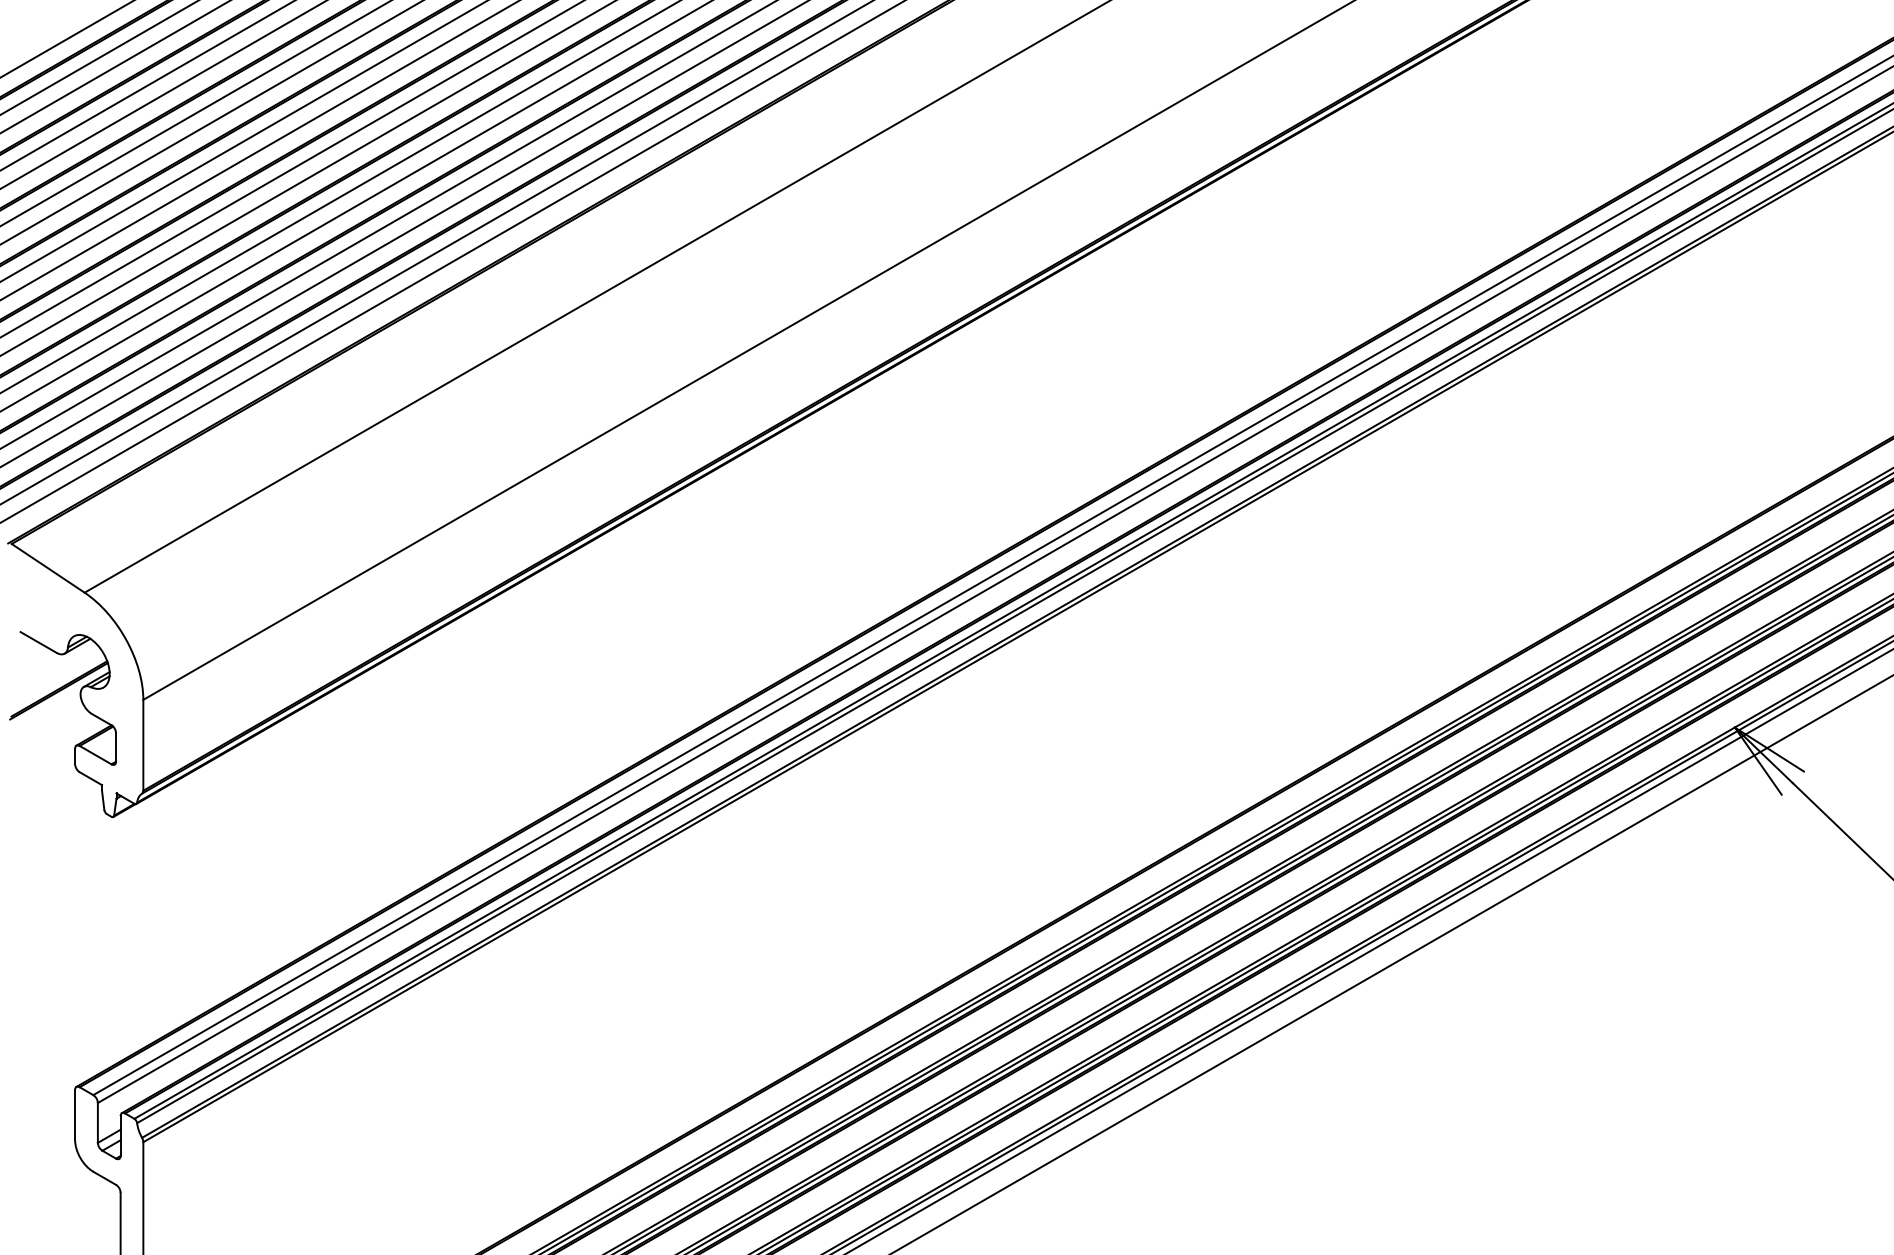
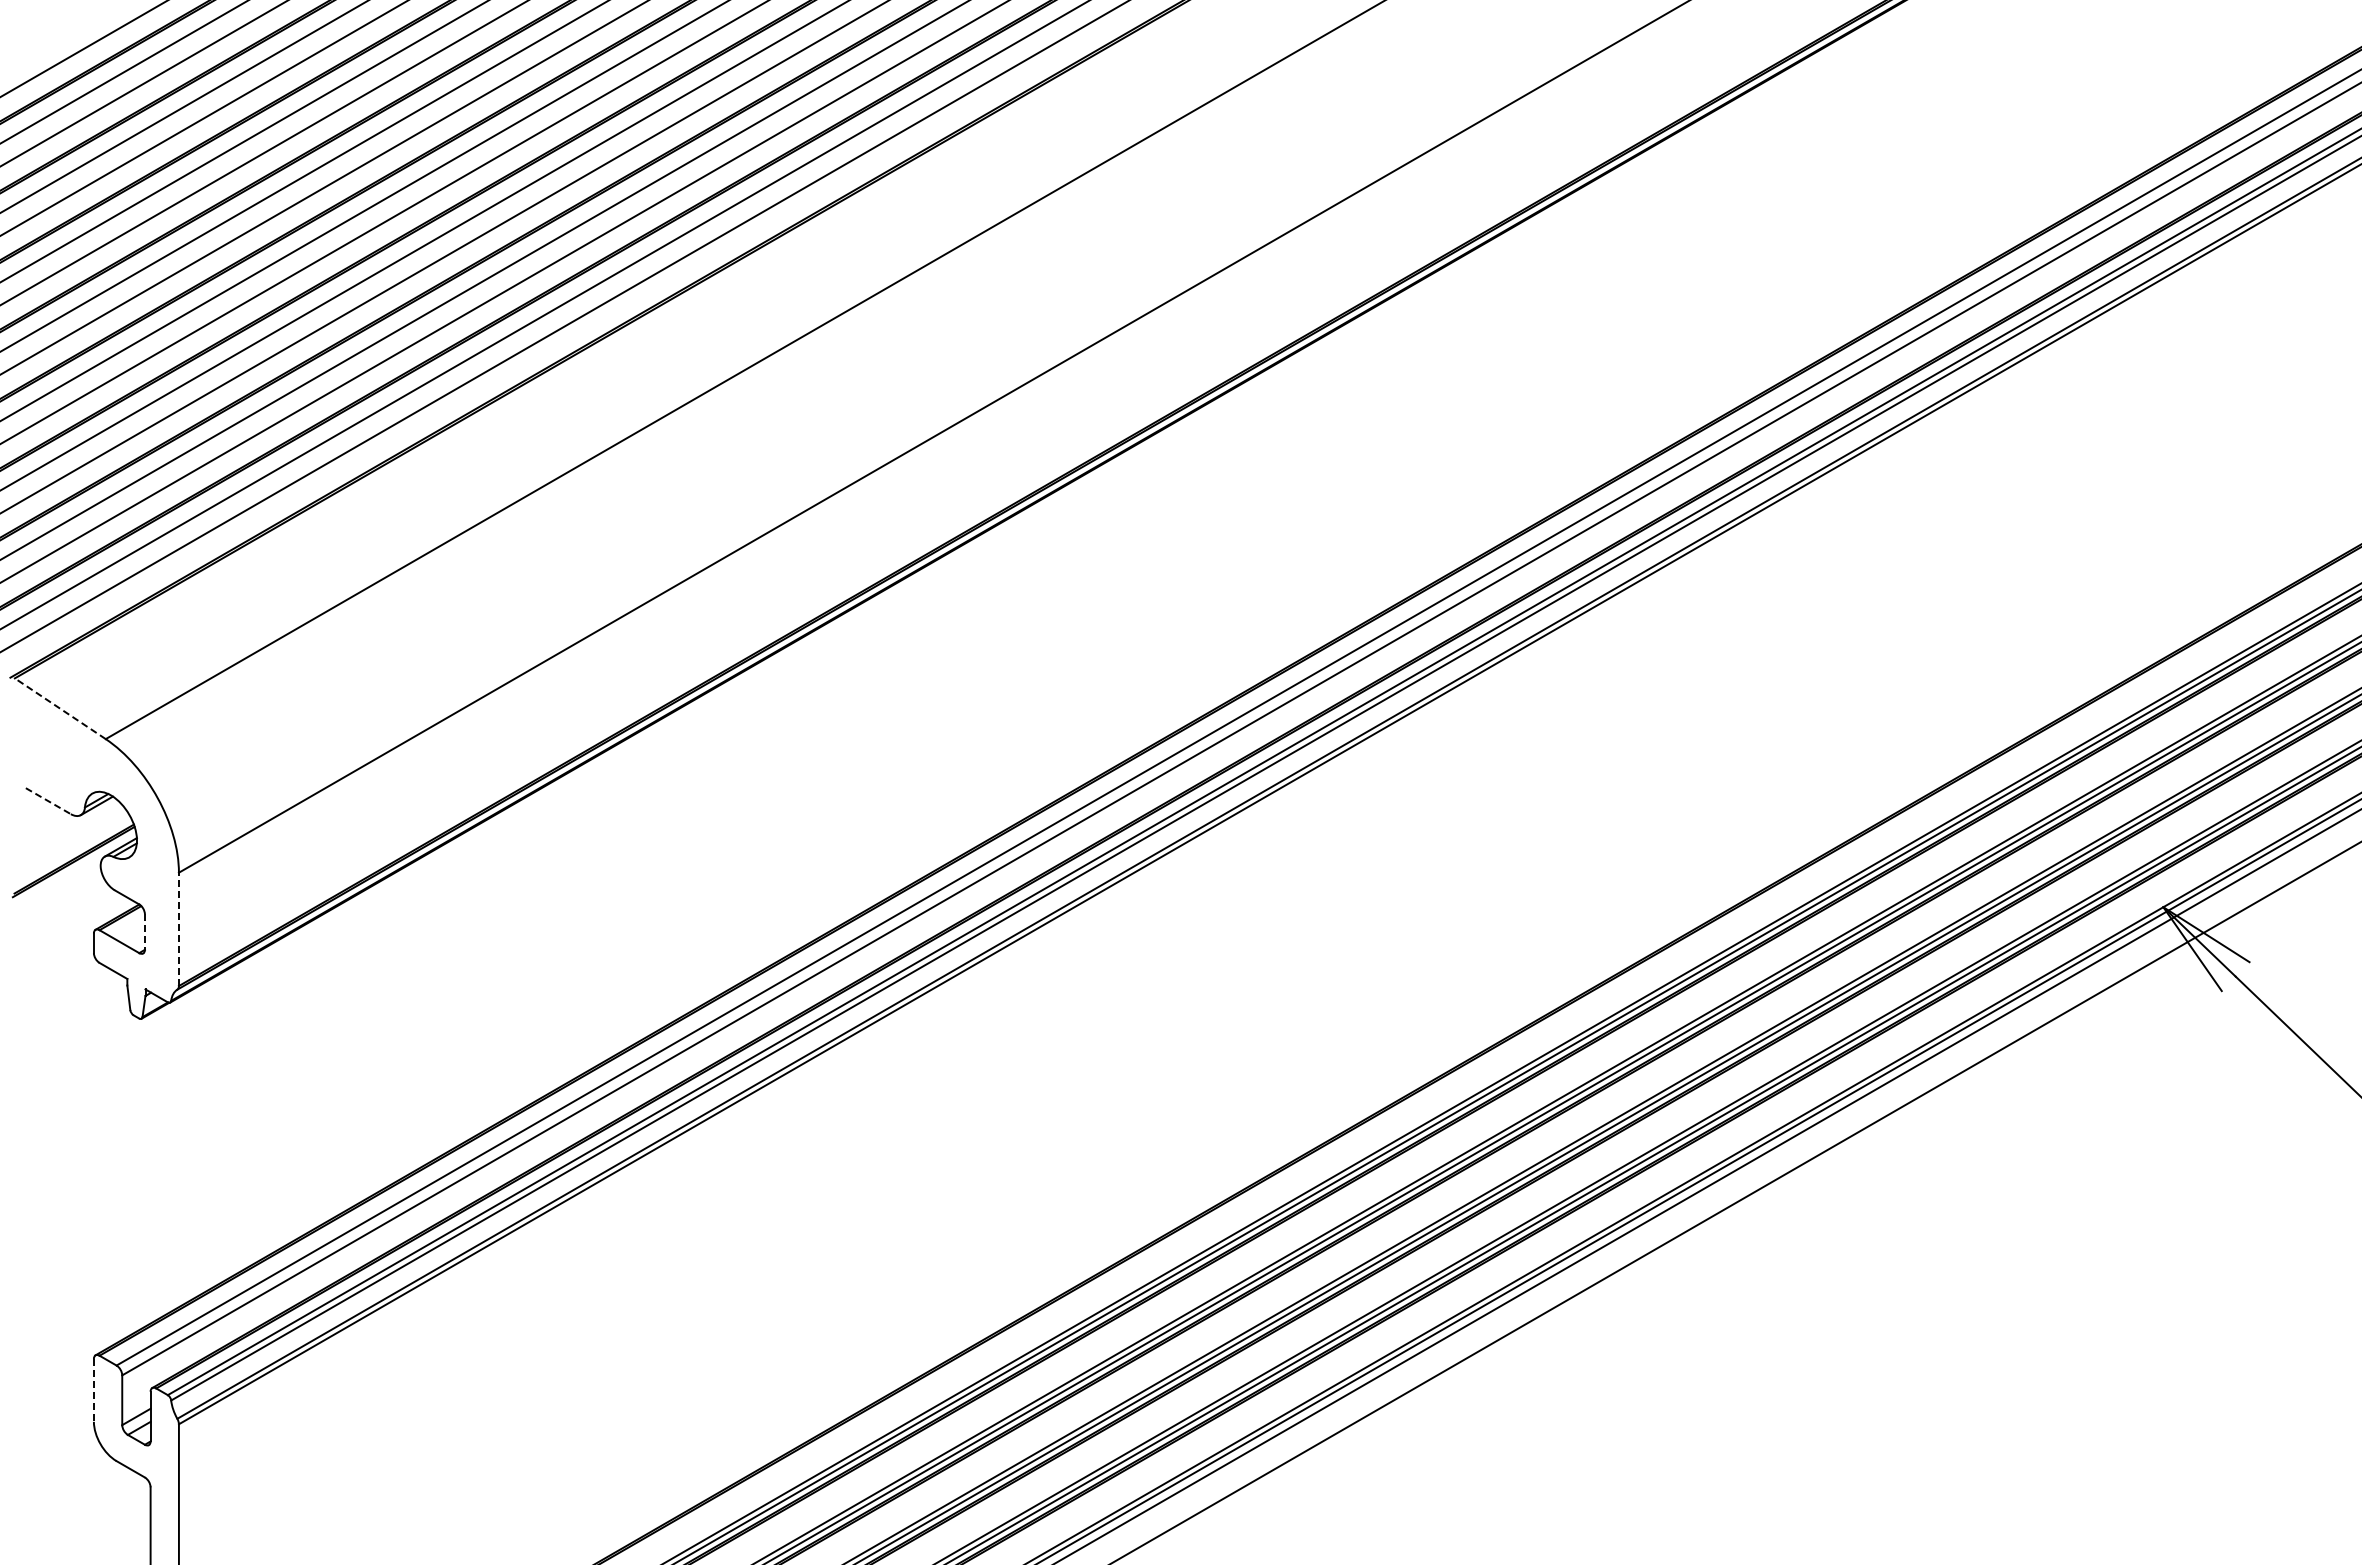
line: (48, 568) -> (60, 708), solid -> dashed
line: (38, 642) -> (48, 801), solid -> dashed
line: (142, 745) -> (178, 929), solid -> dashed
line: (115, 747) -> (144, 932), solid -> dashed
line: (74, 1115) -> (93, 1390), solid -> dashed

